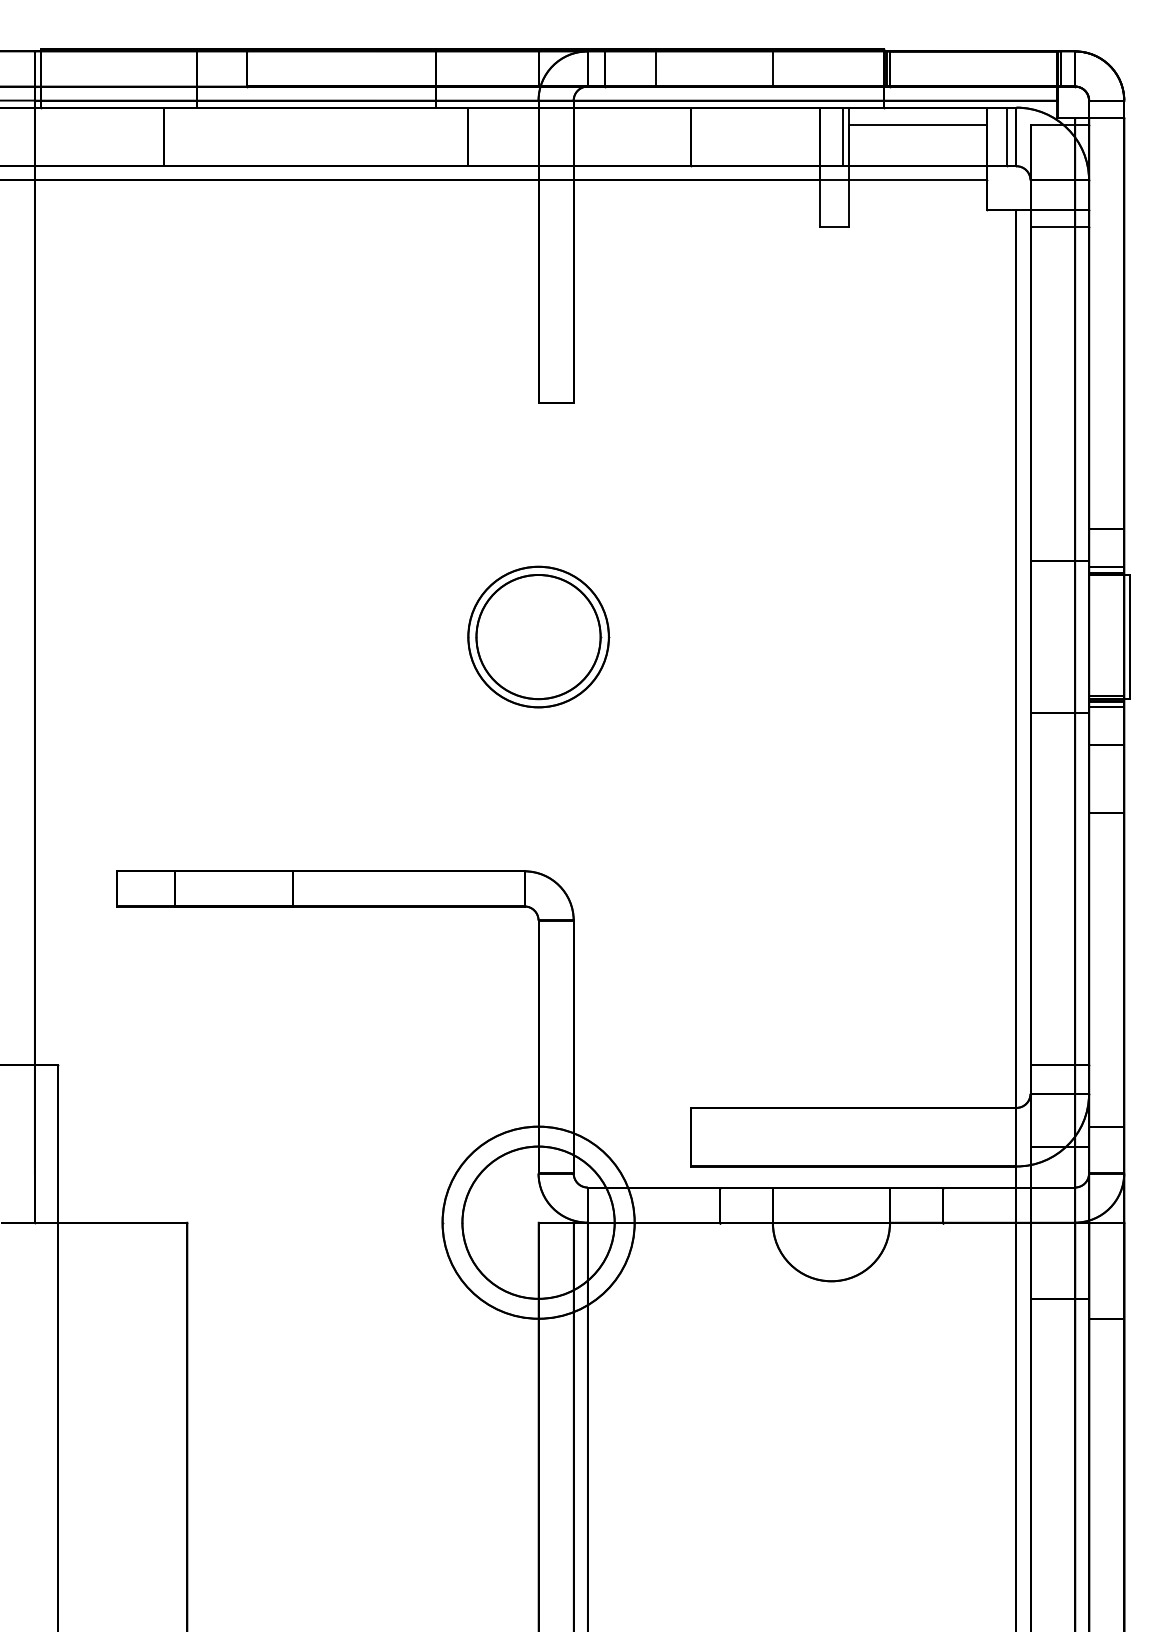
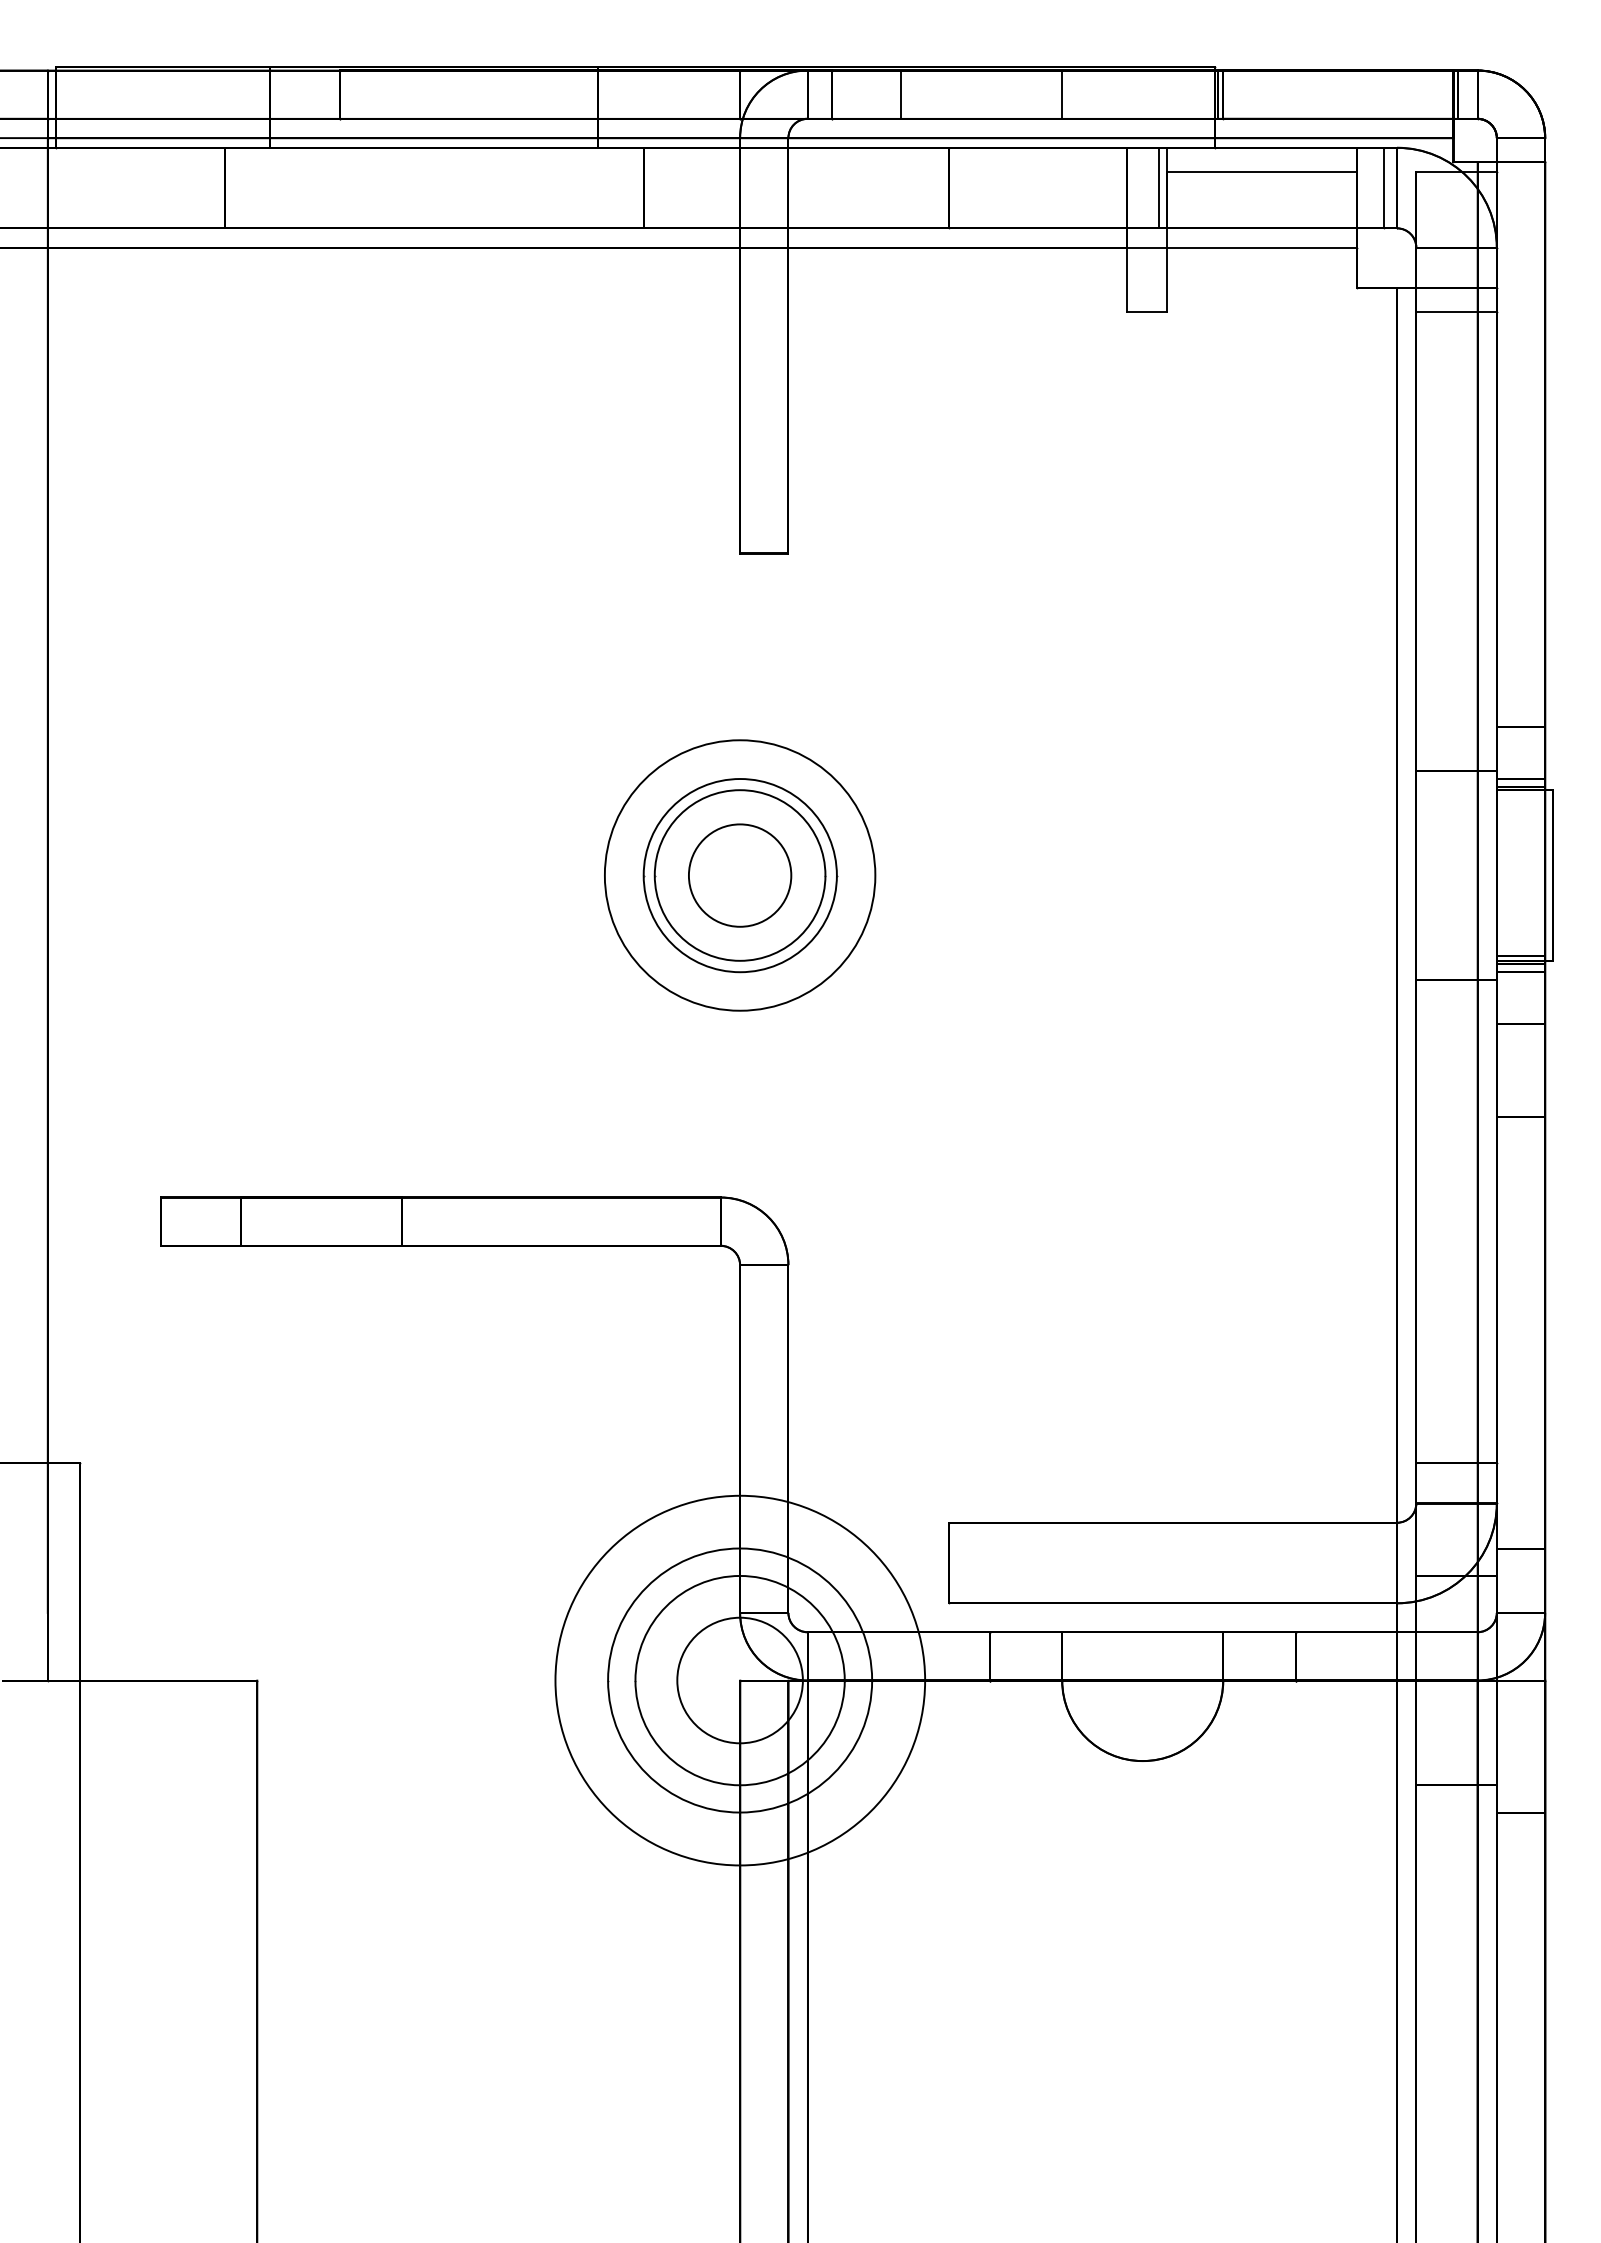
circle: (538, 637) -> (739, 875), size x0.6
circle: (538, 637) -> (739, 875), size x1.4
circle: (538, 1222) -> (739, 1680), size x0.6
circle: (538, 1222) -> (740, 1680), size x1.4

